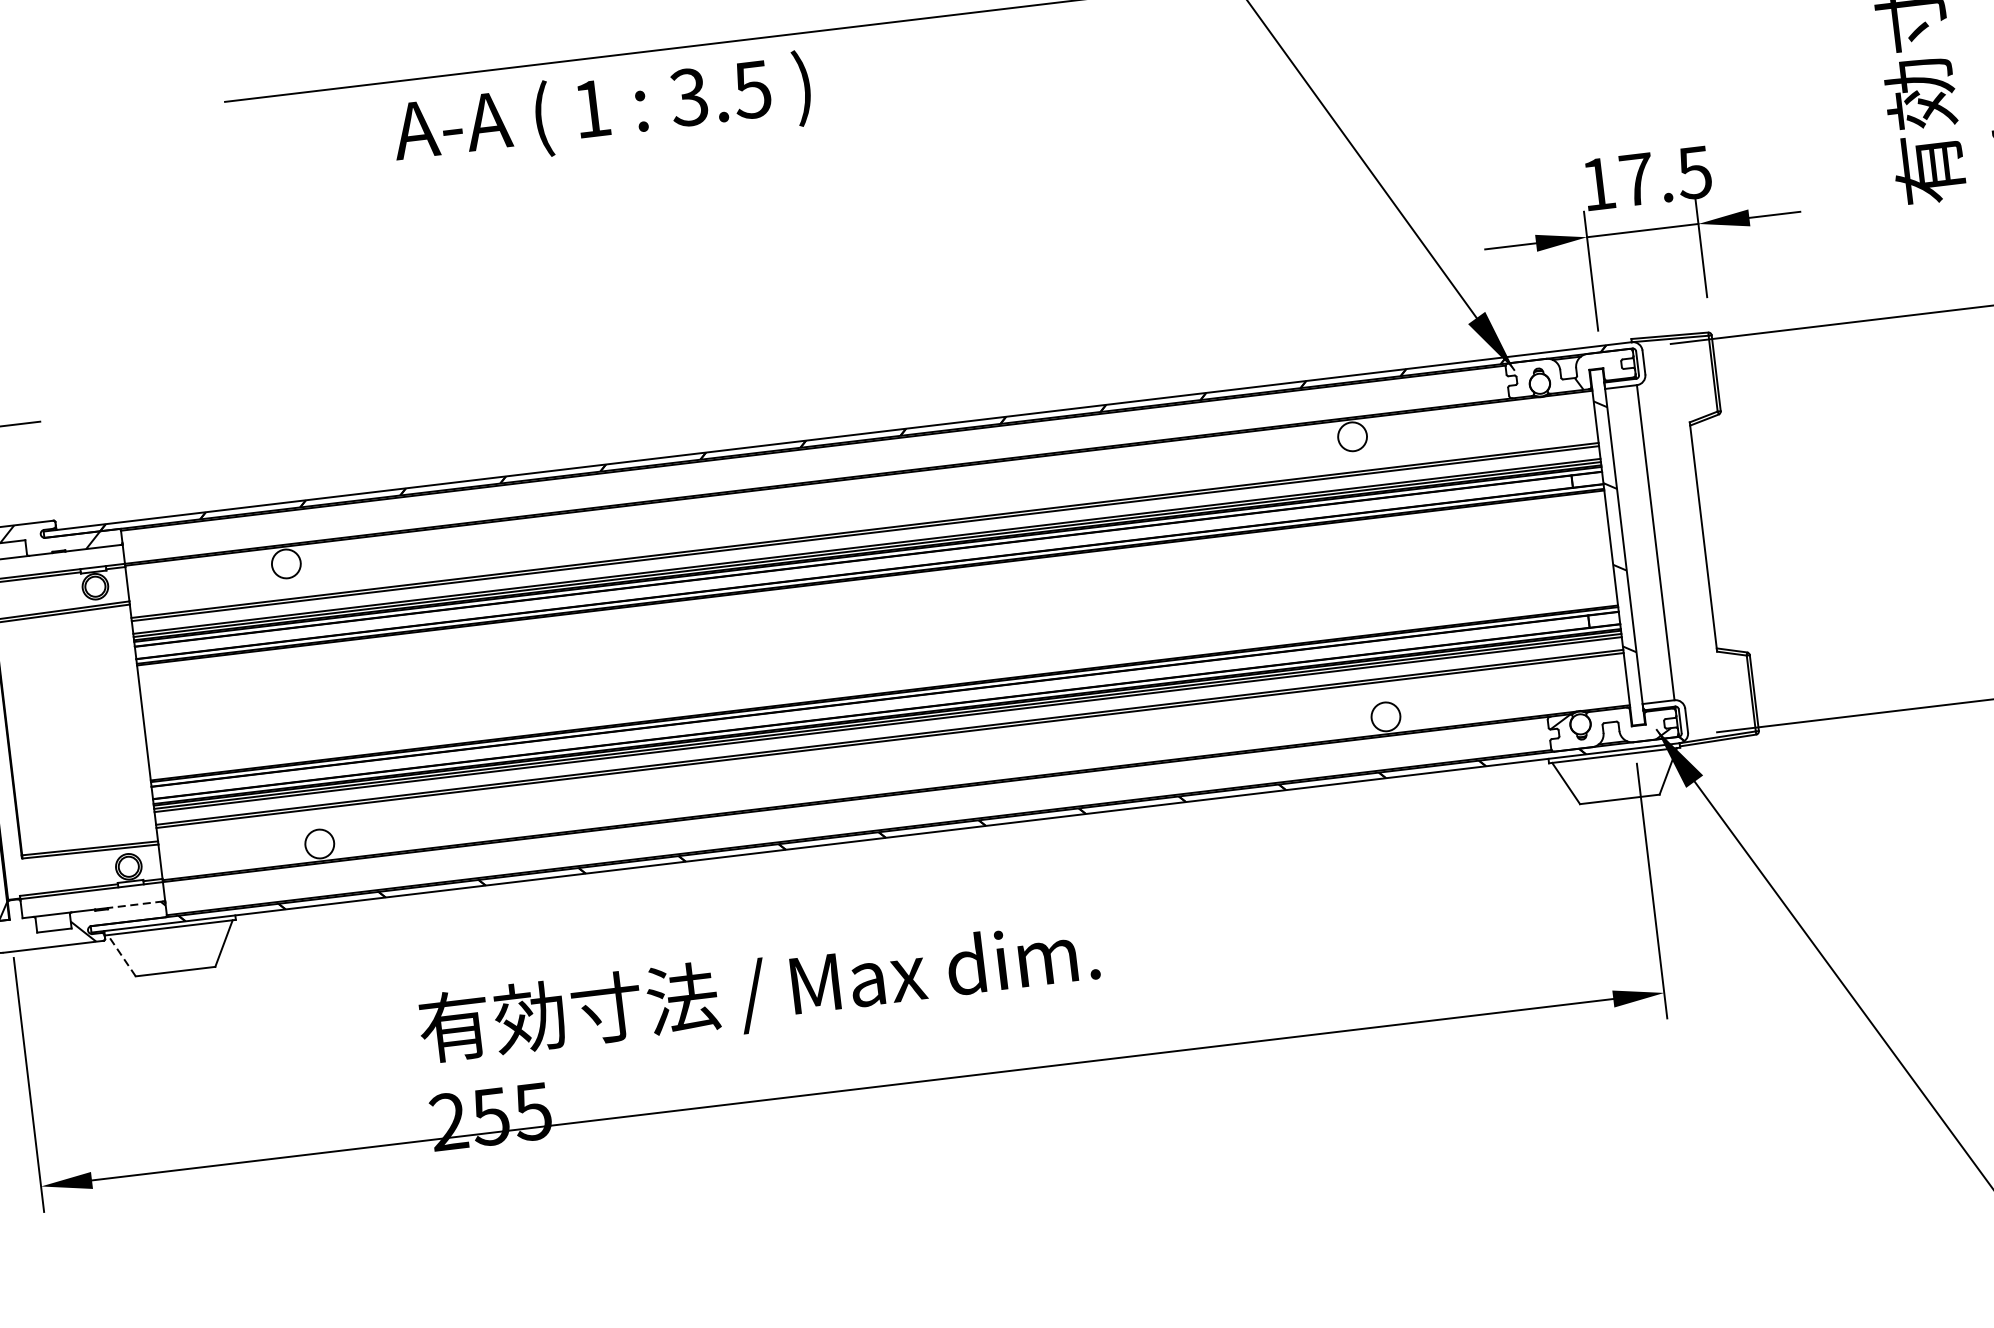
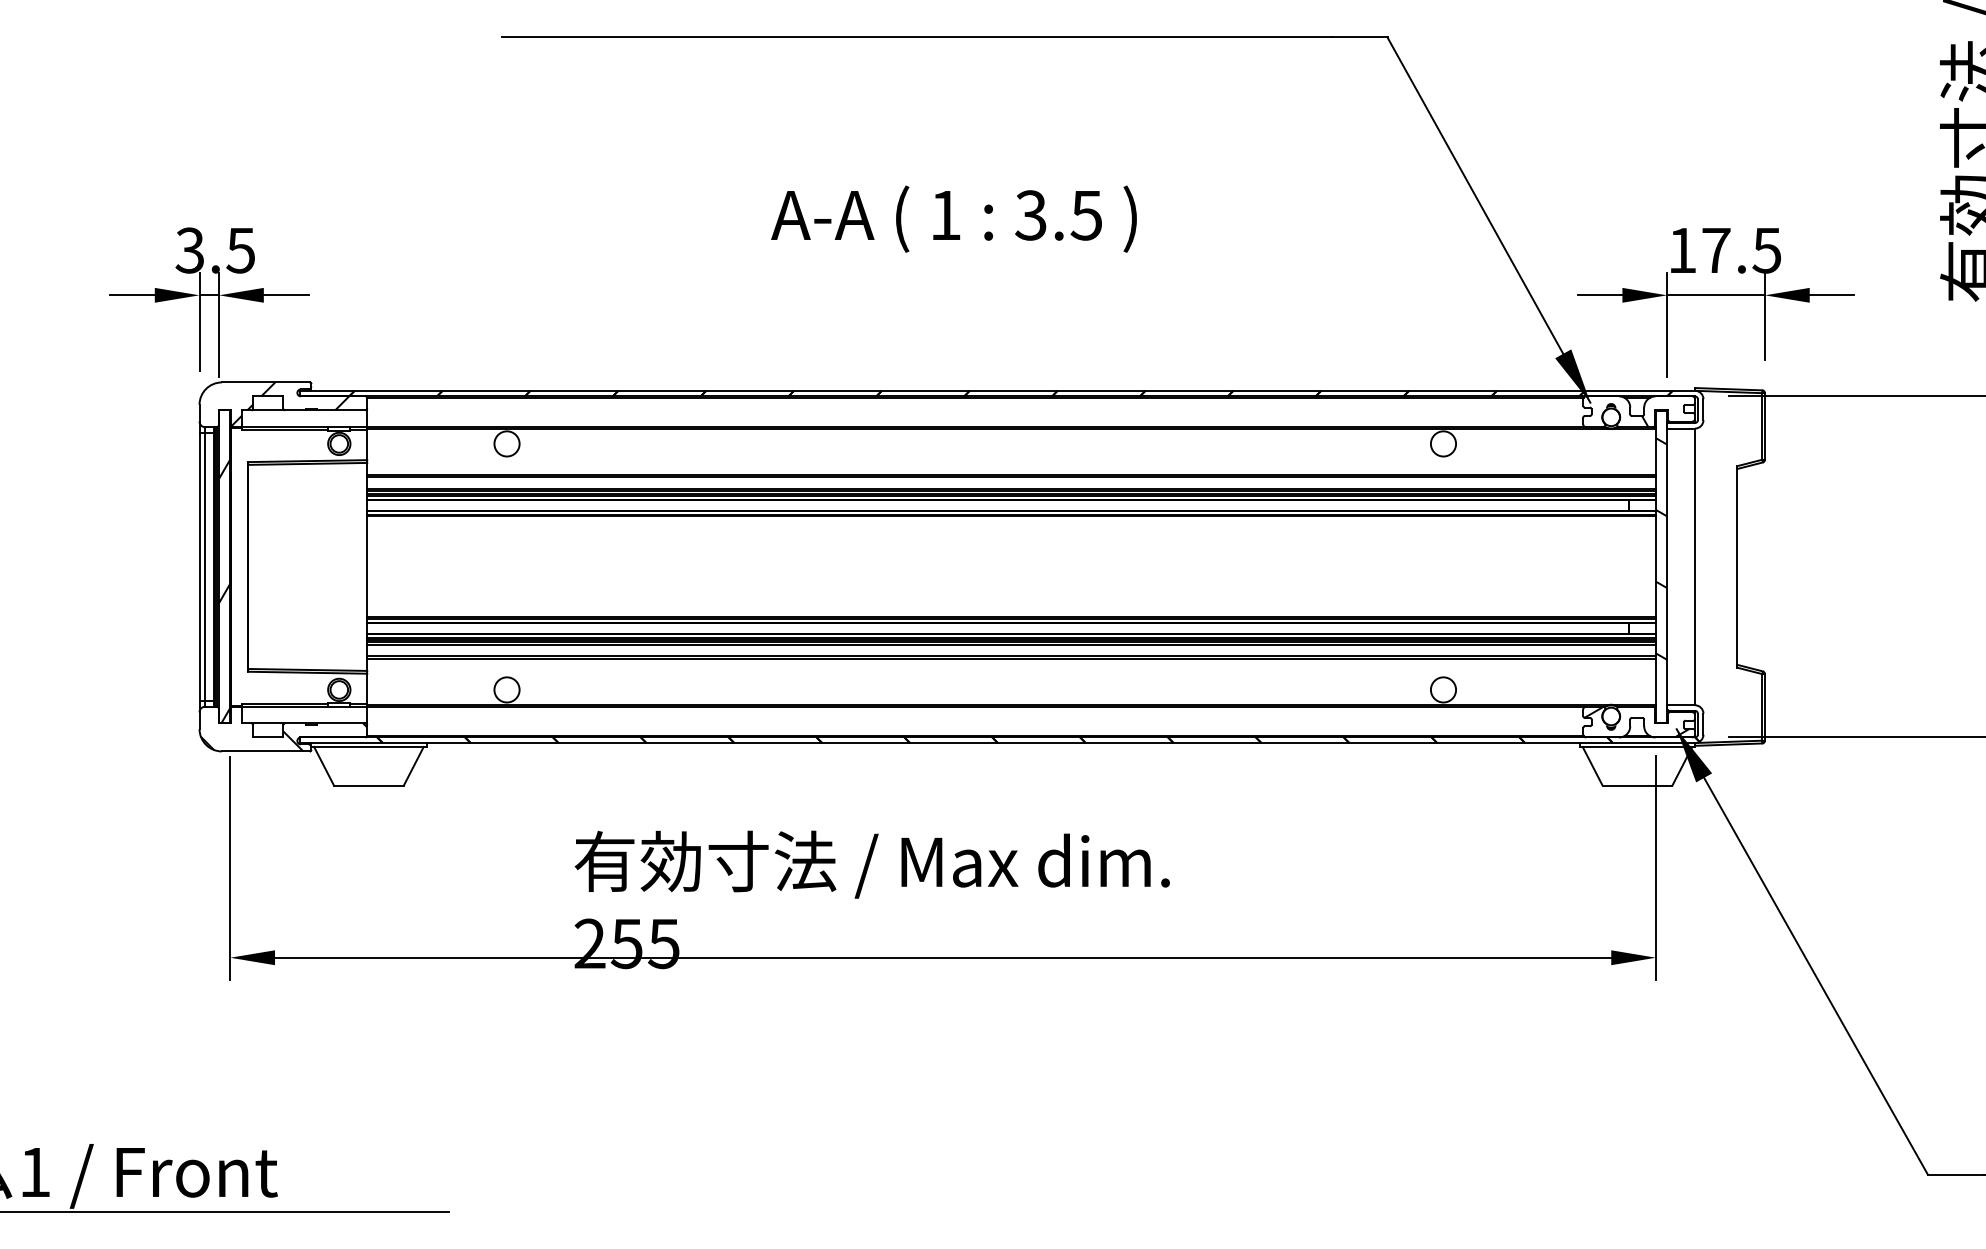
text: (601, 111) -> (953, 218), moved
line: (134, 904) -> (340, 723), dashed -> solid
line: (122, 955) -> (324, 766), dashed -> solid

